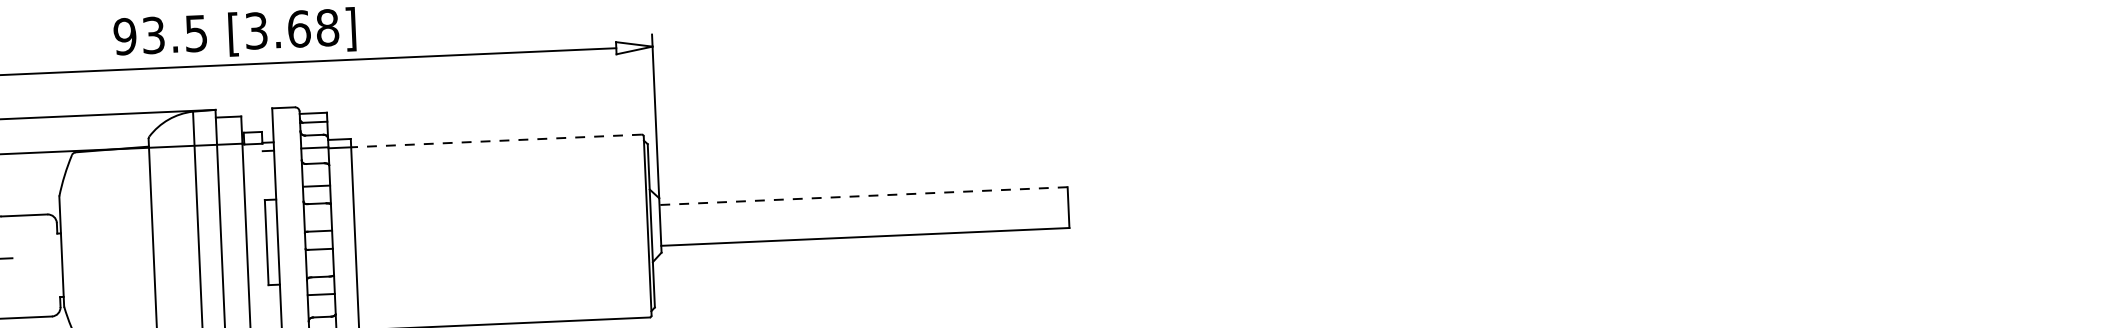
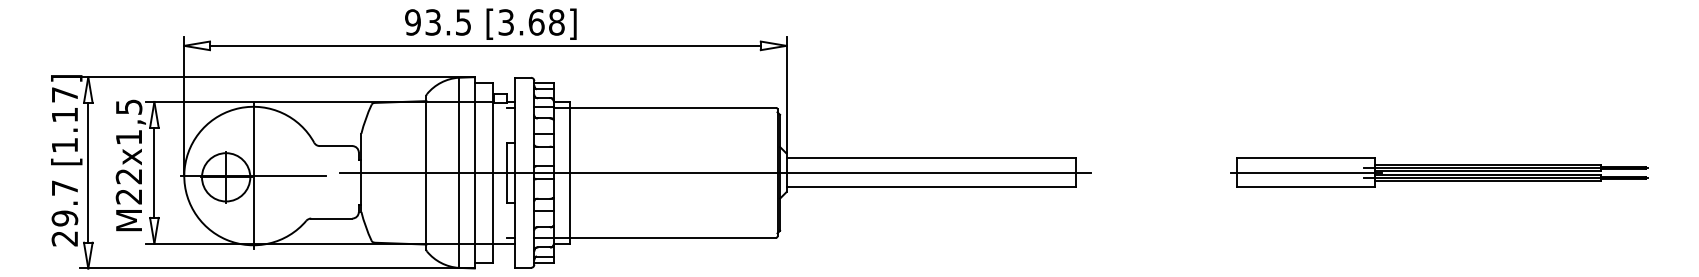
line: (495, 140) -> (672, 107), dashed -> solid
part: (1579, 184) -> (1439, 172), added
line: (863, 196) -> (931, 158), dashed -> solid
line: (560, 229) -> (715, 172), added

